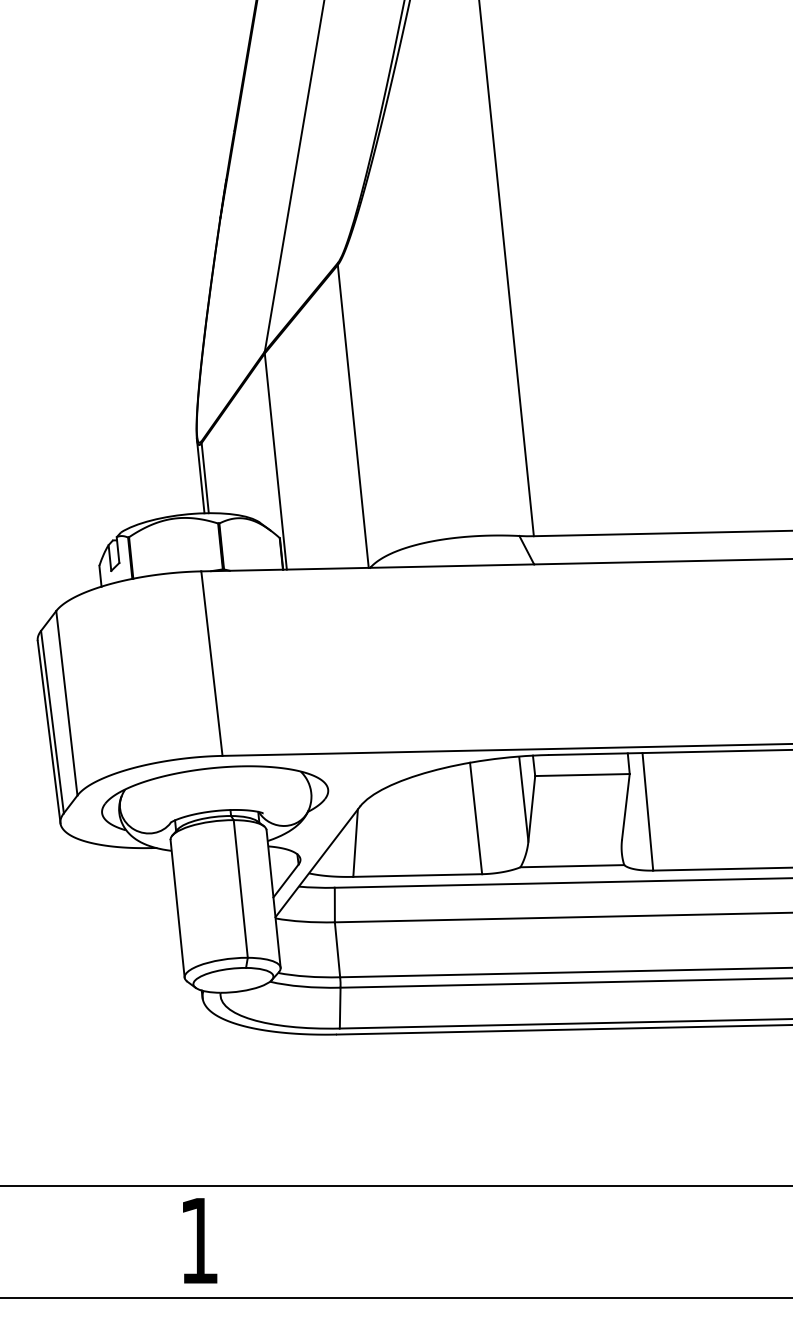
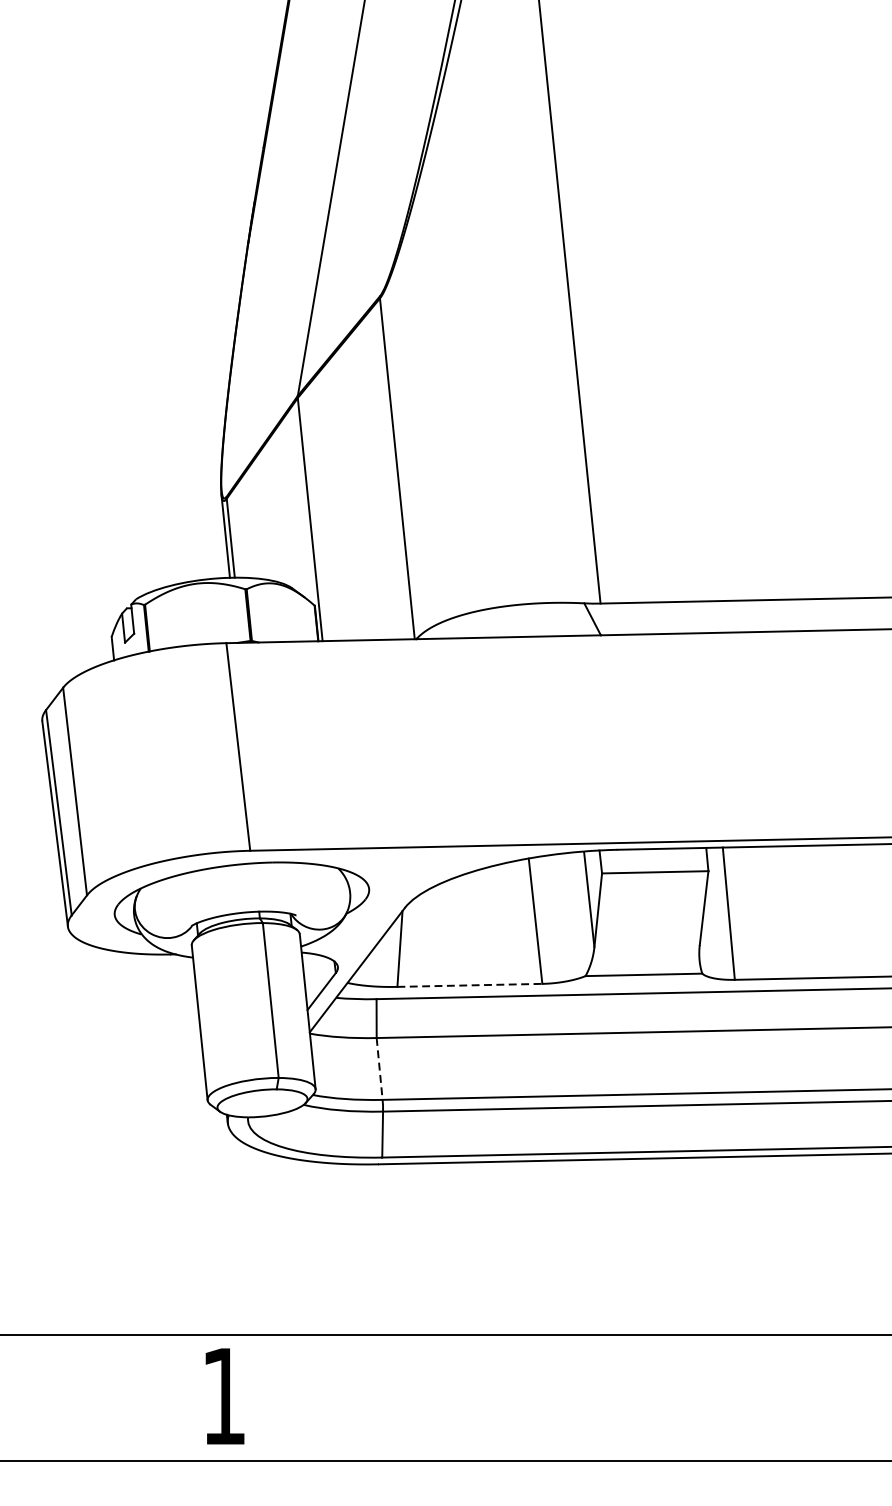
line: (418, 875) -> (470, 985), solid -> dashed
line: (337, 949) -> (379, 1068), solid -> dashed

